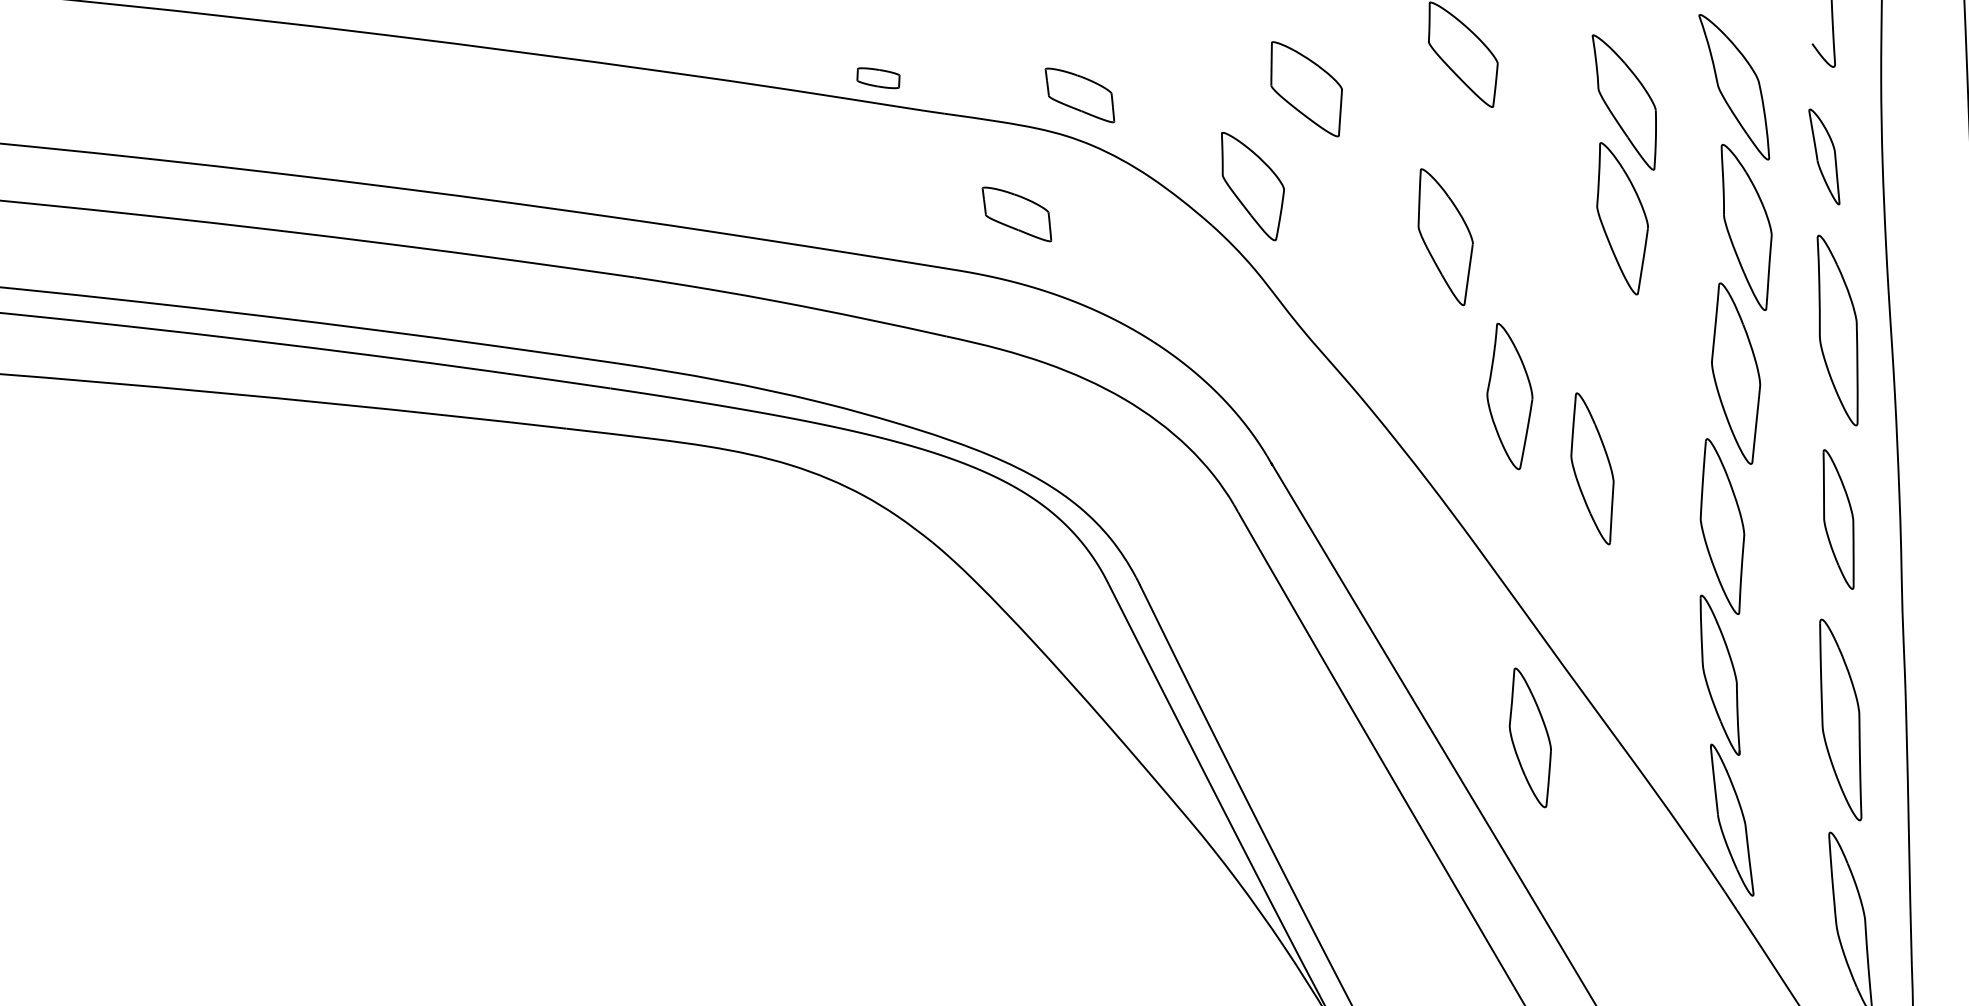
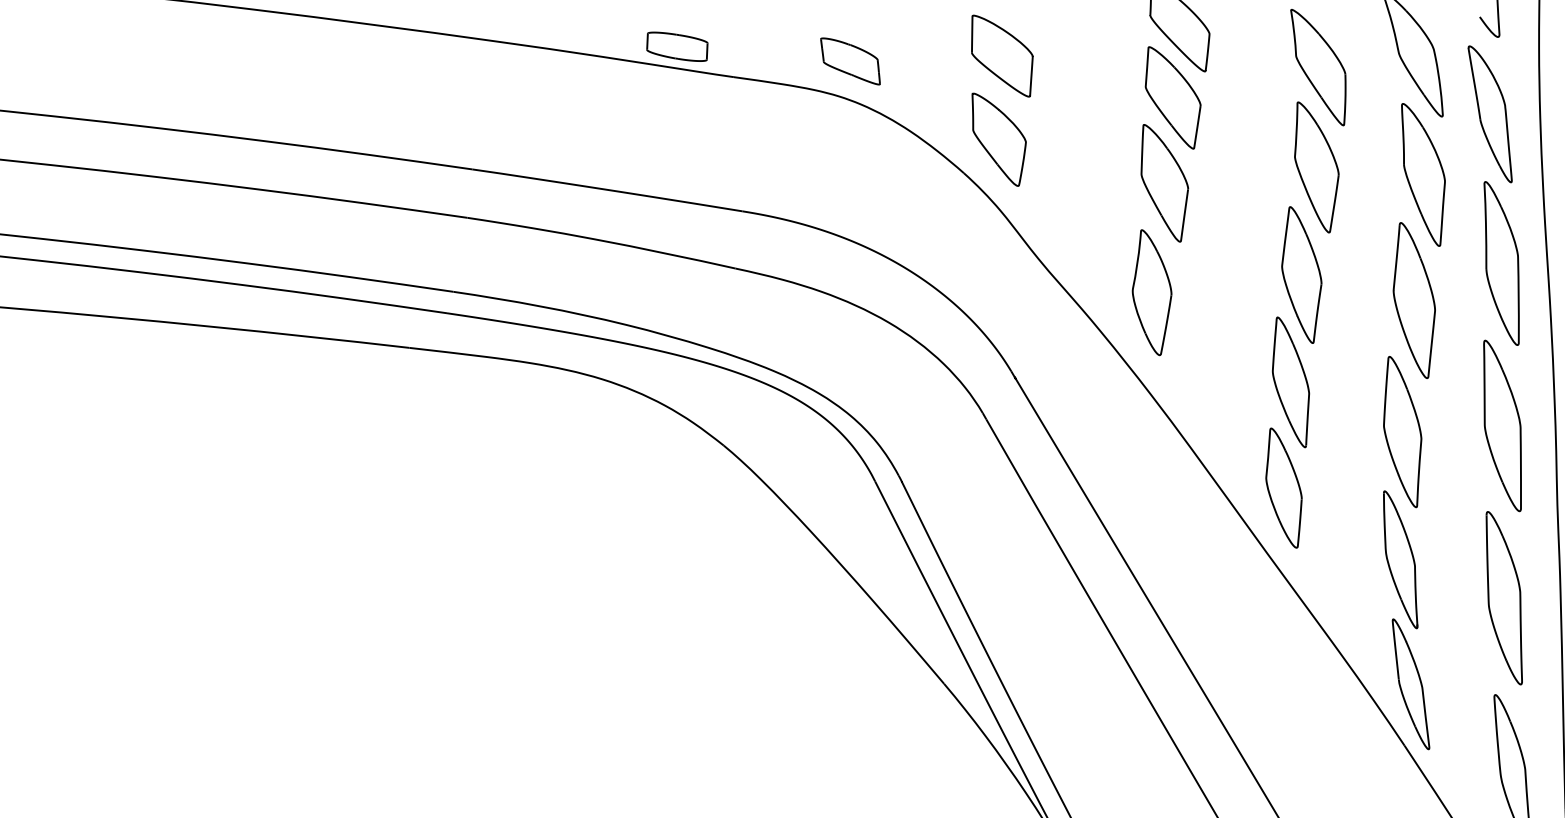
part: (878, 77) -> (677, 46), size x1.67
part: (1306, 89) -> (1002, 56), moved
part: (1455, 137) -> (1173, 97), added
part: (1824, 156) -> (1490, 113), size x1.67
part: (1016, 214) -> (795, 163), removed
part: (1604, 343) -> (1301, 274), added
part: (1509, 396) -> (1151, 292), moved
part: (1838, 519) -> (1502, 425), size x1.43
part: (1529, 737) -> (1283, 487), moved

